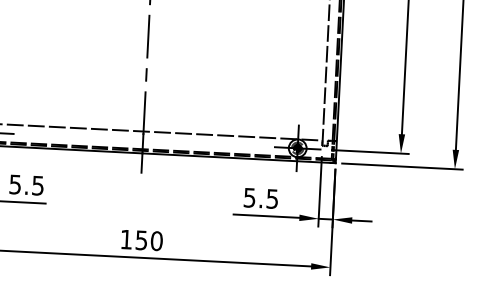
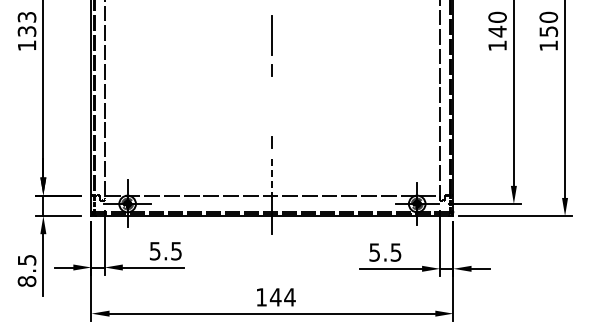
line: (148, 36) -> (272, 106), removed
line: (144, 113) -> (272, 178), solid -> dashed
text: (148, 240) -> (282, 297), 150 -> 144

